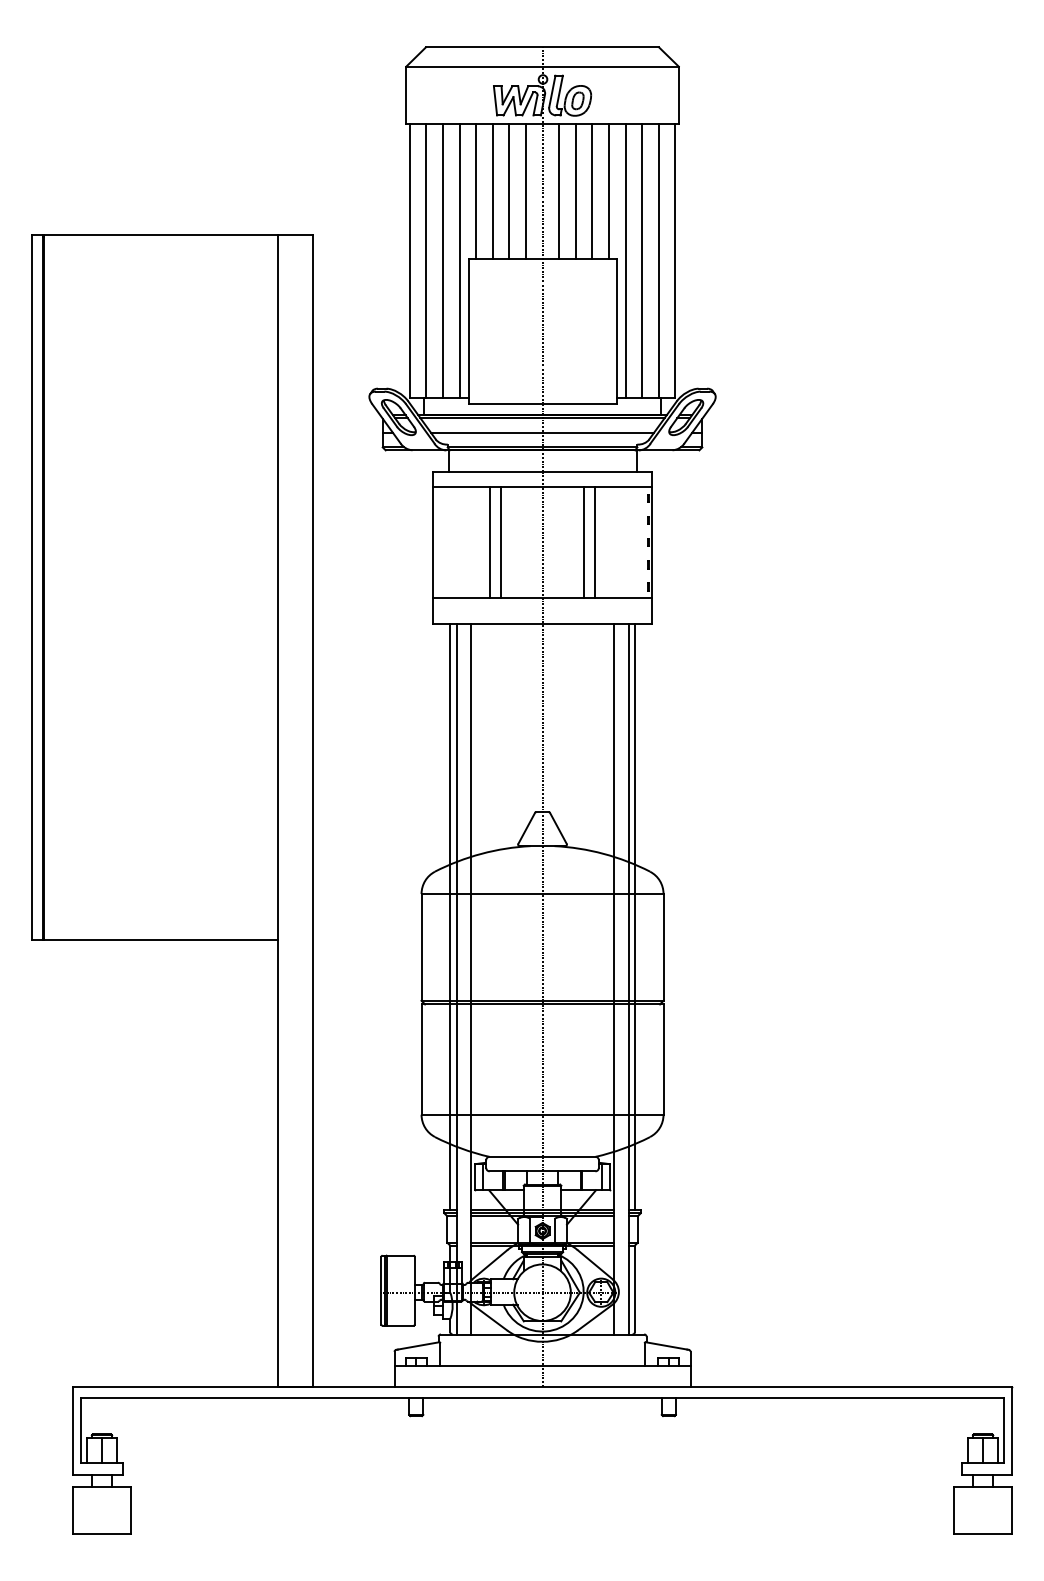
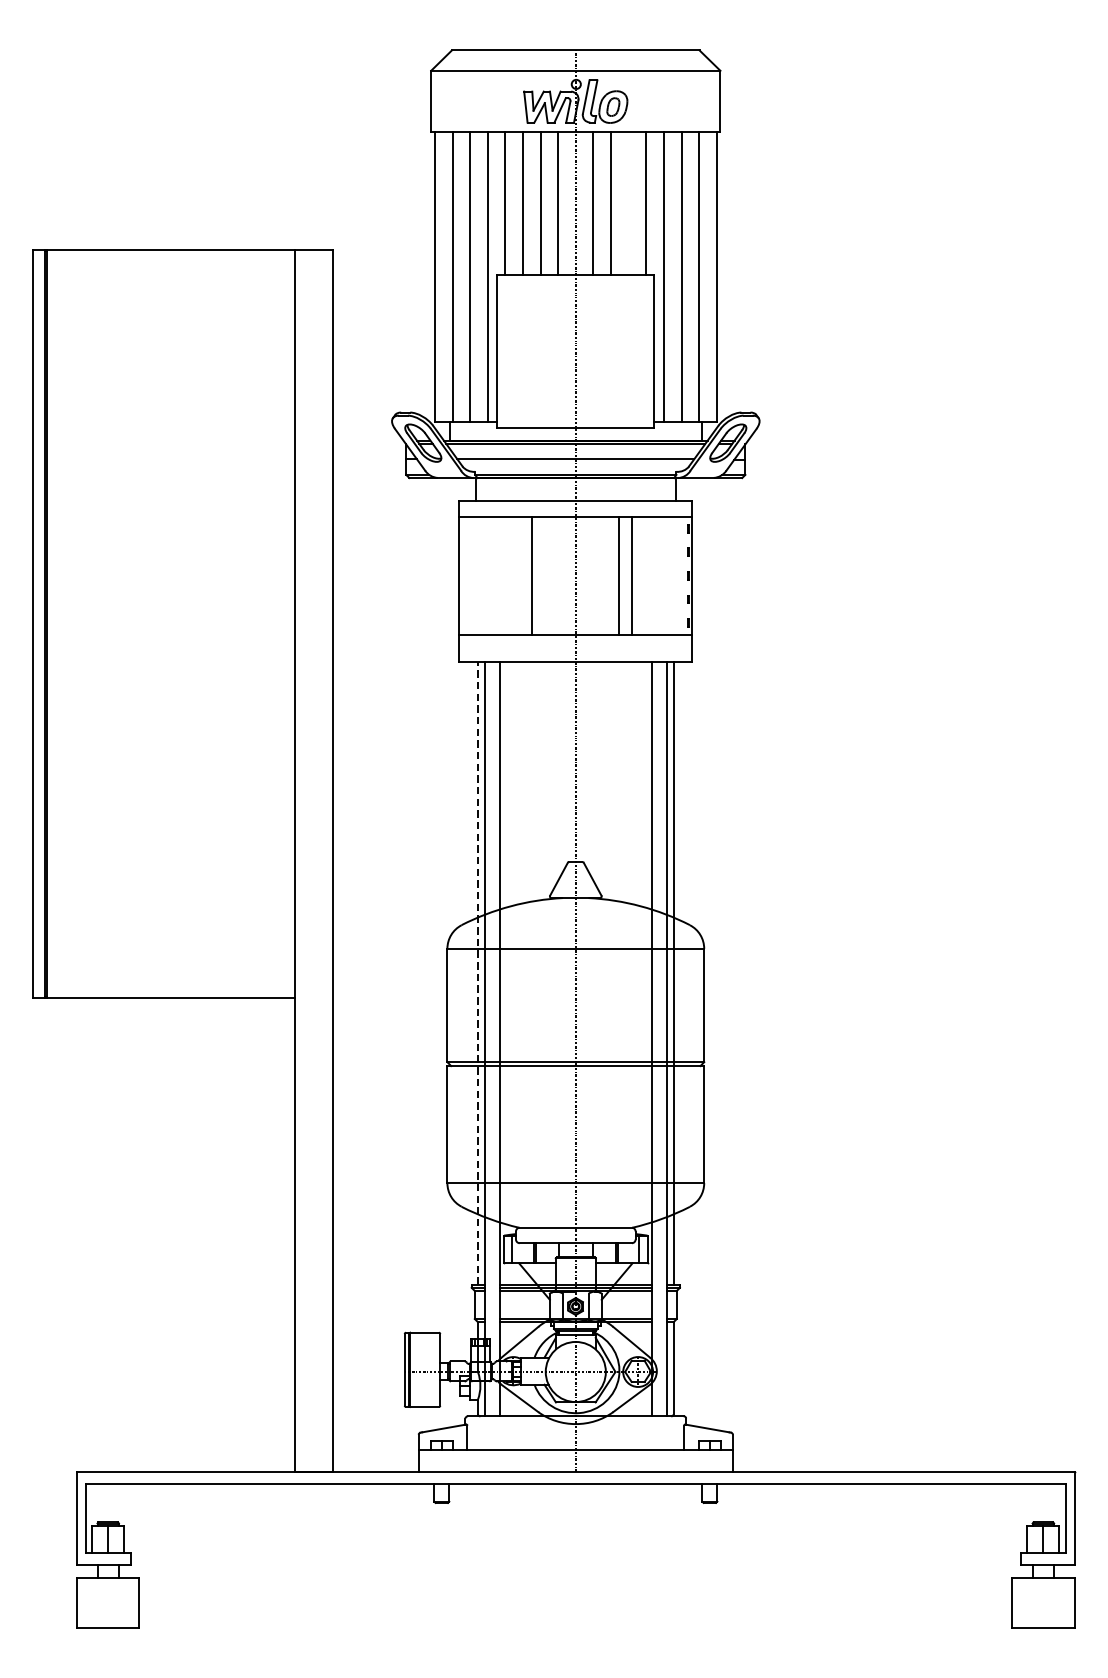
line: (592, 191) -> (628, 203), removed
line: (489, 542) -> (519, 575), removed
line: (450, 916) -> (478, 972), solid -> dashed

